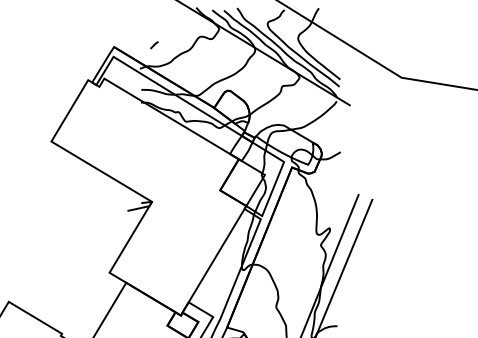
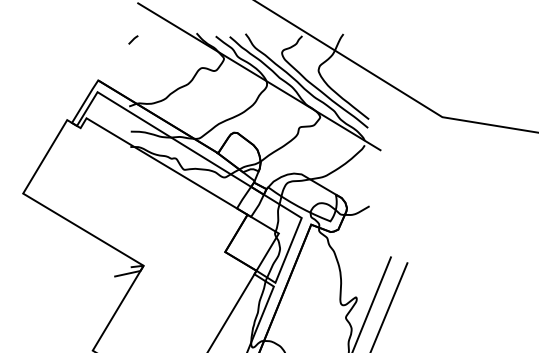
line: (154, 45) -> (133, 40), moved

